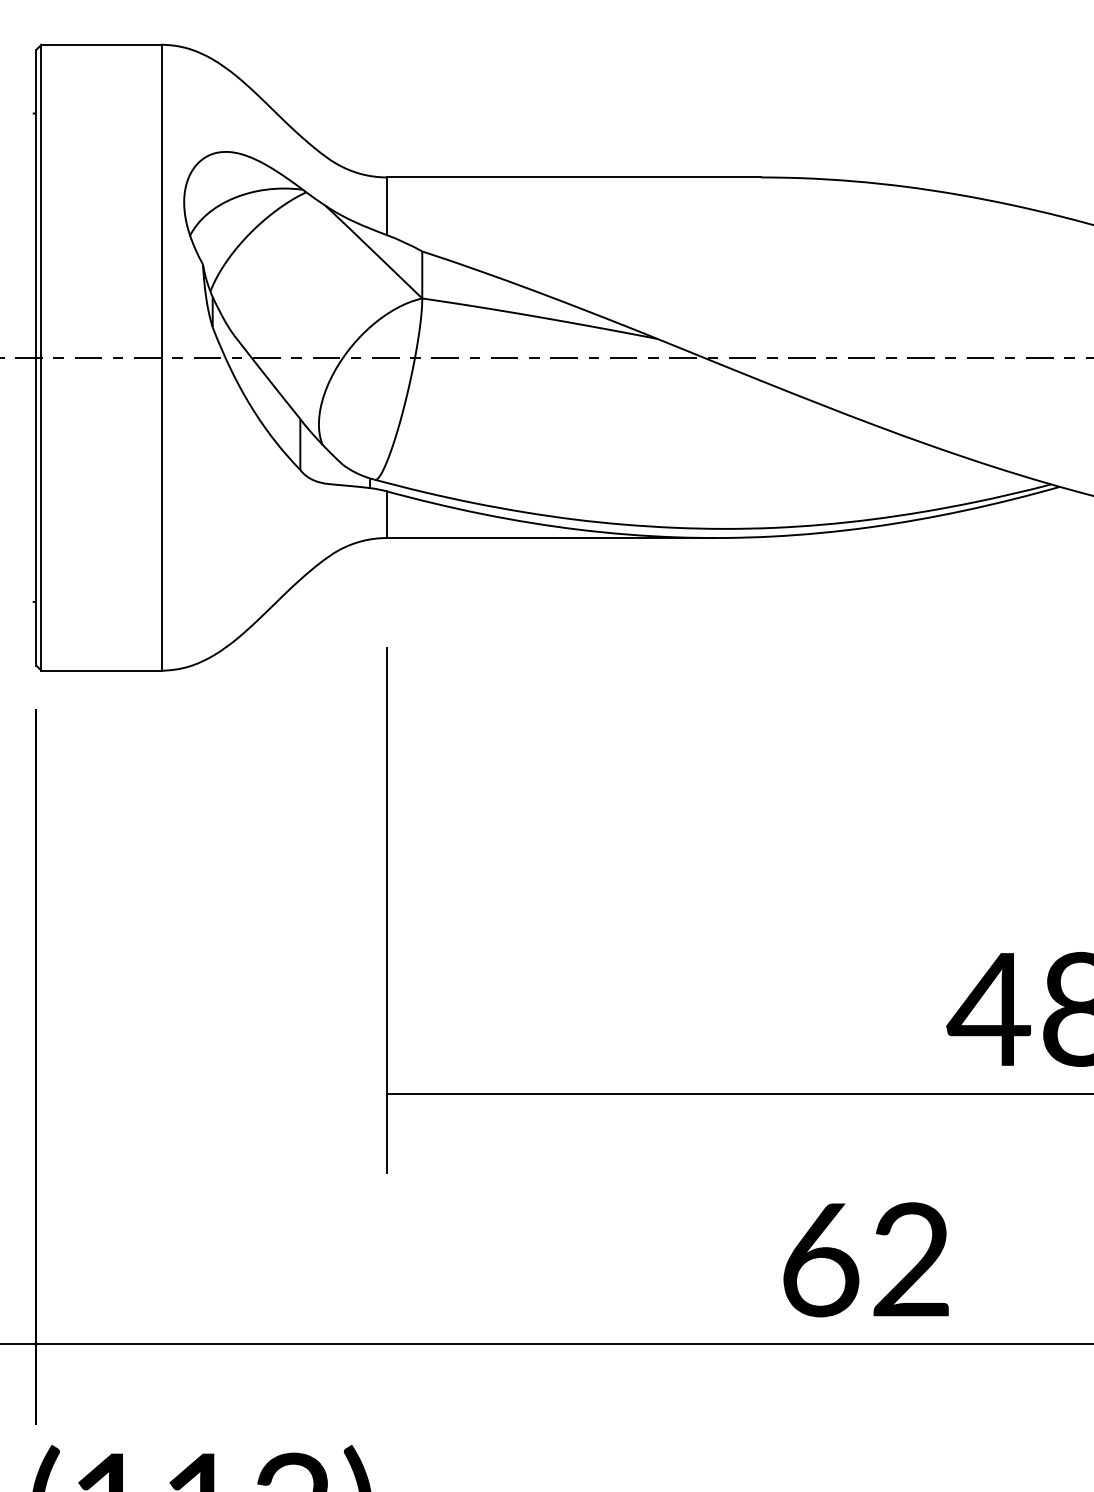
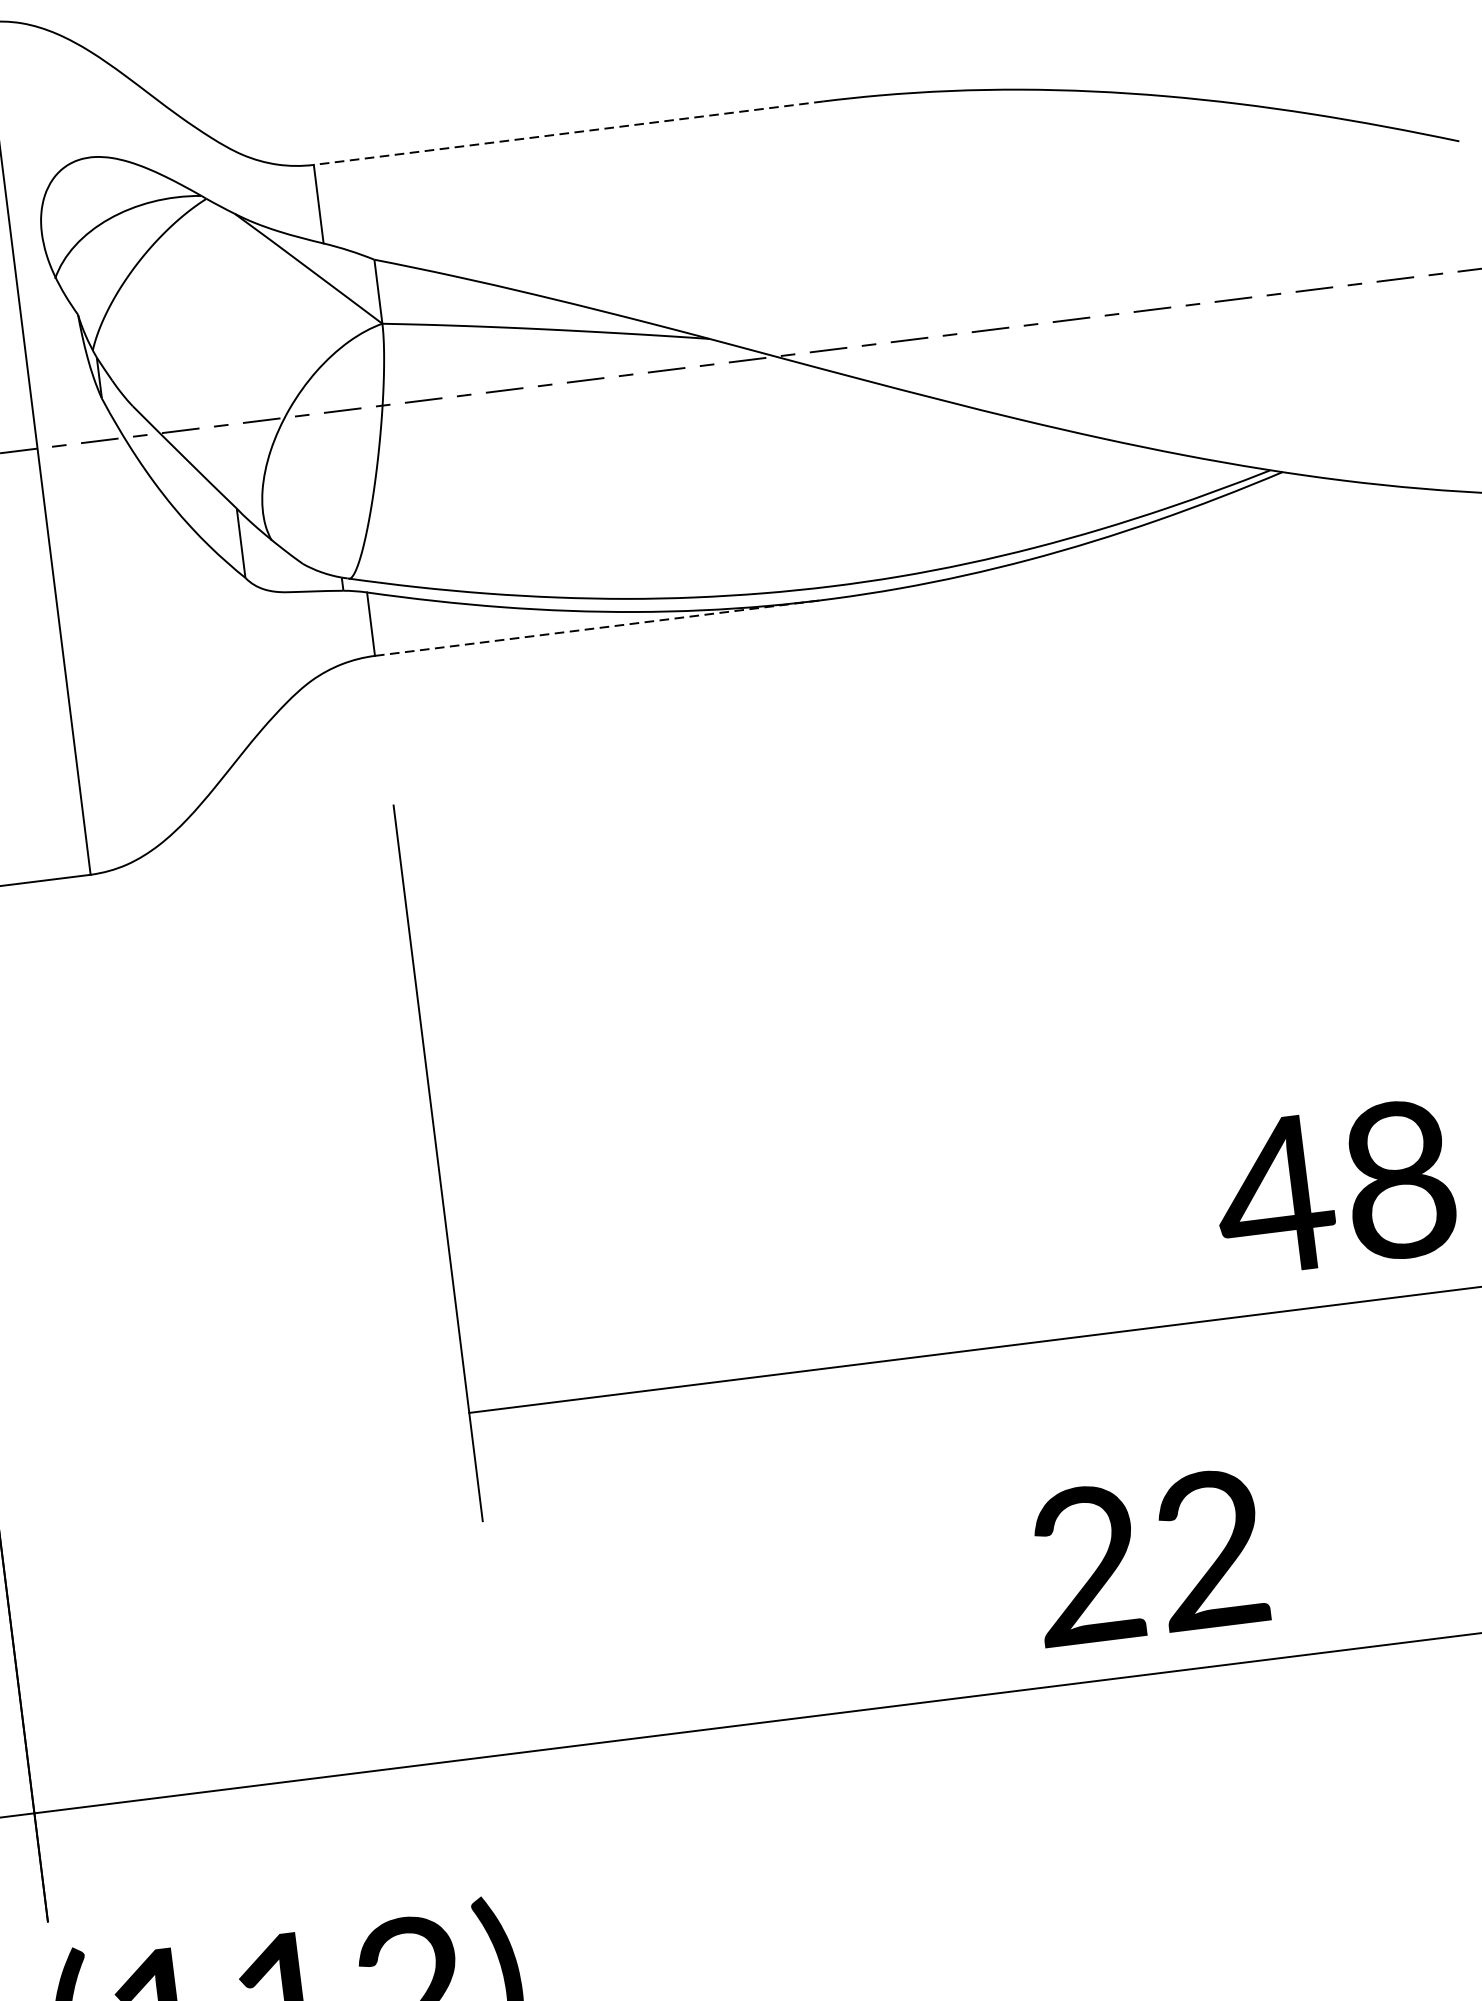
line: (573, 177) -> (567, 133), solid -> dashed
line: (551, 538) -> (599, 628), solid -> dashed
text: (820, 1259) -> (1087, 1564), 62 -> 22

